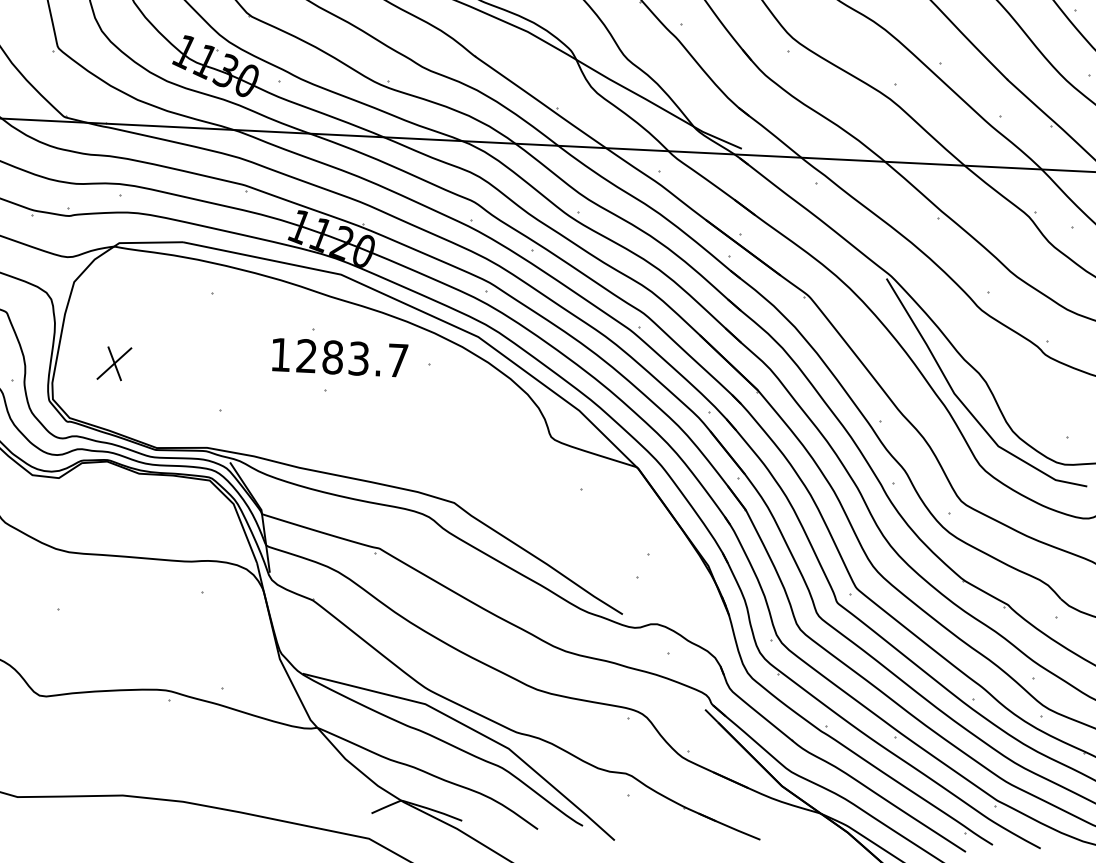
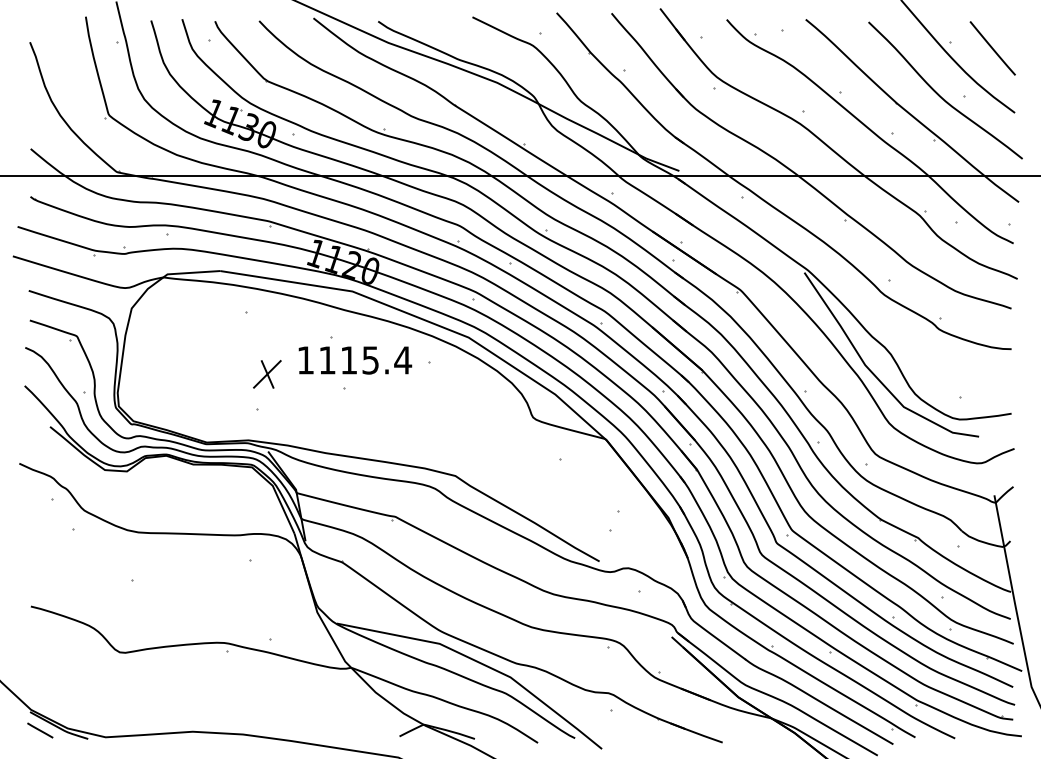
text: (352, 358) -> (365, 360), 1283.7 -> 1115.4
part: (114, 363) -> (267, 374), moved

